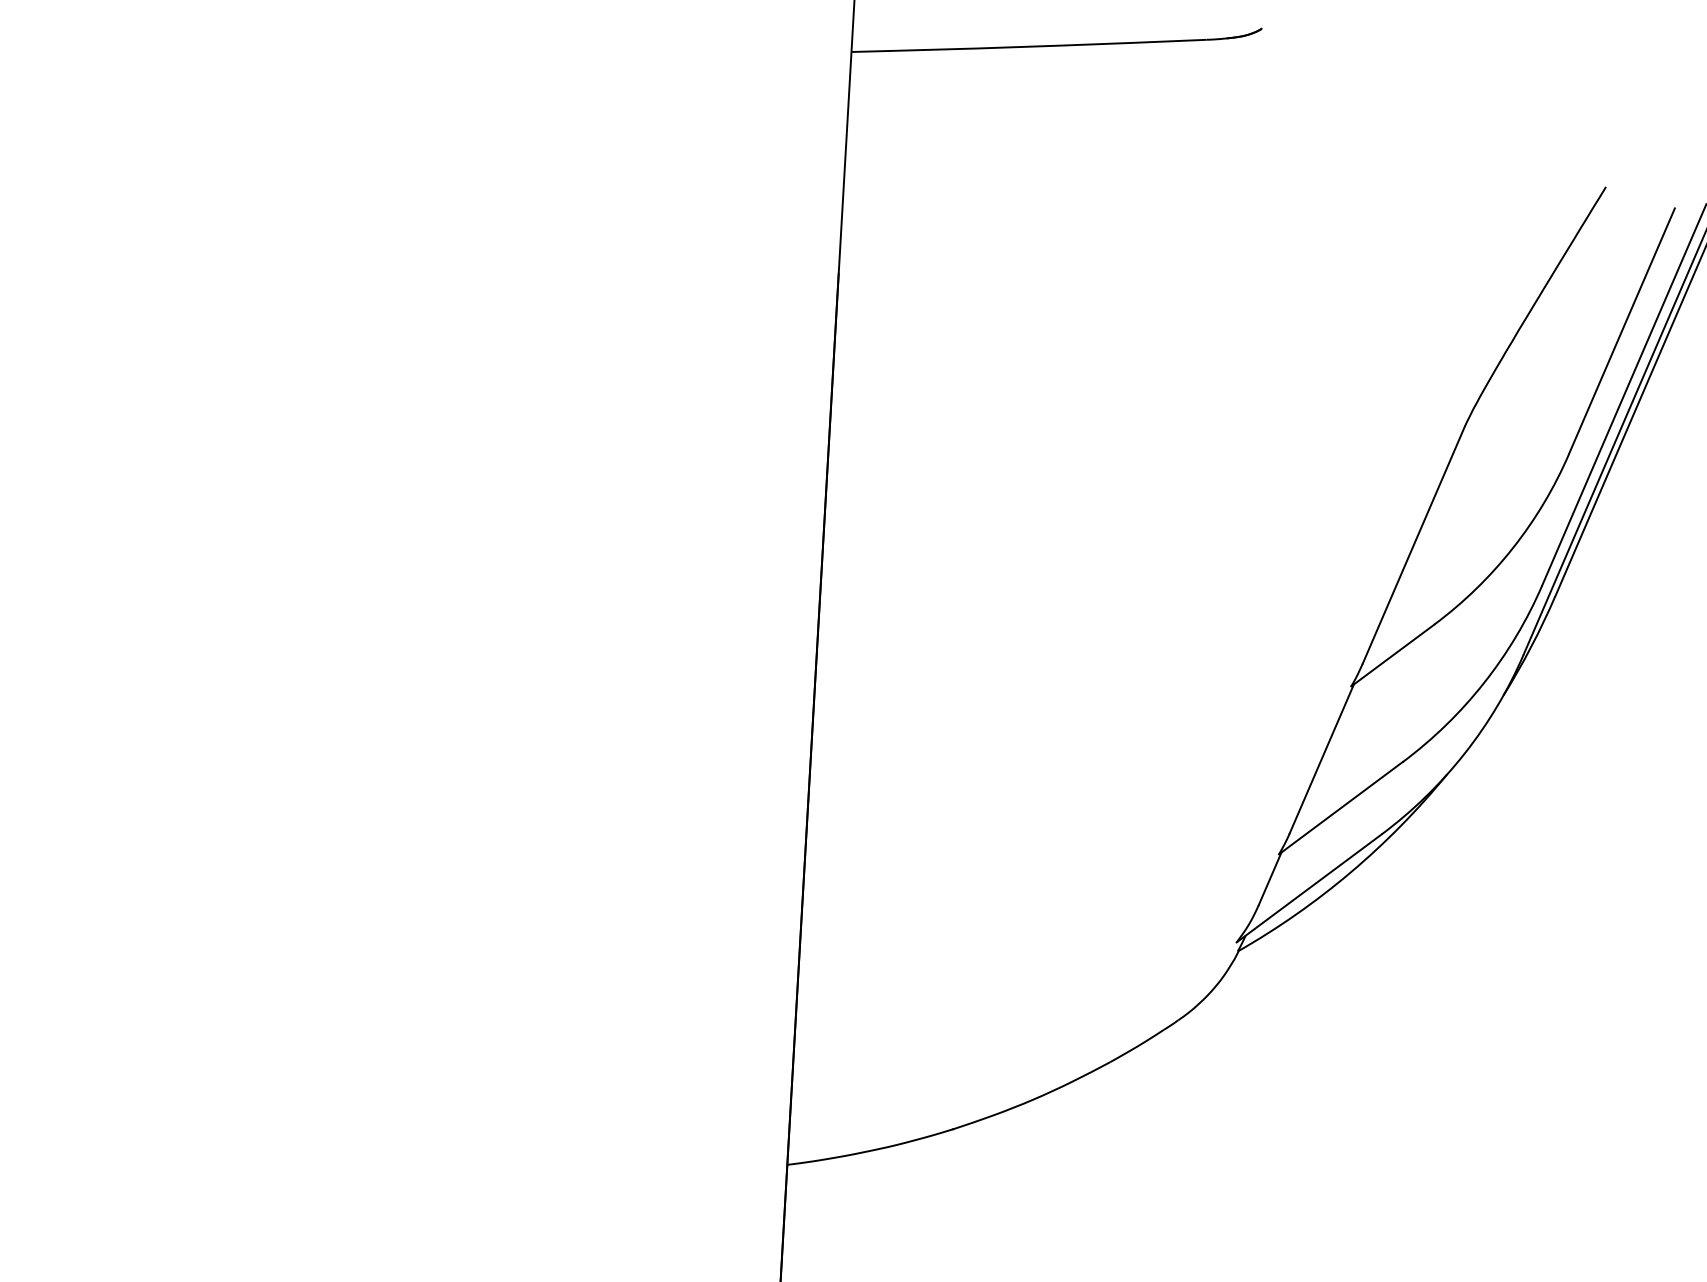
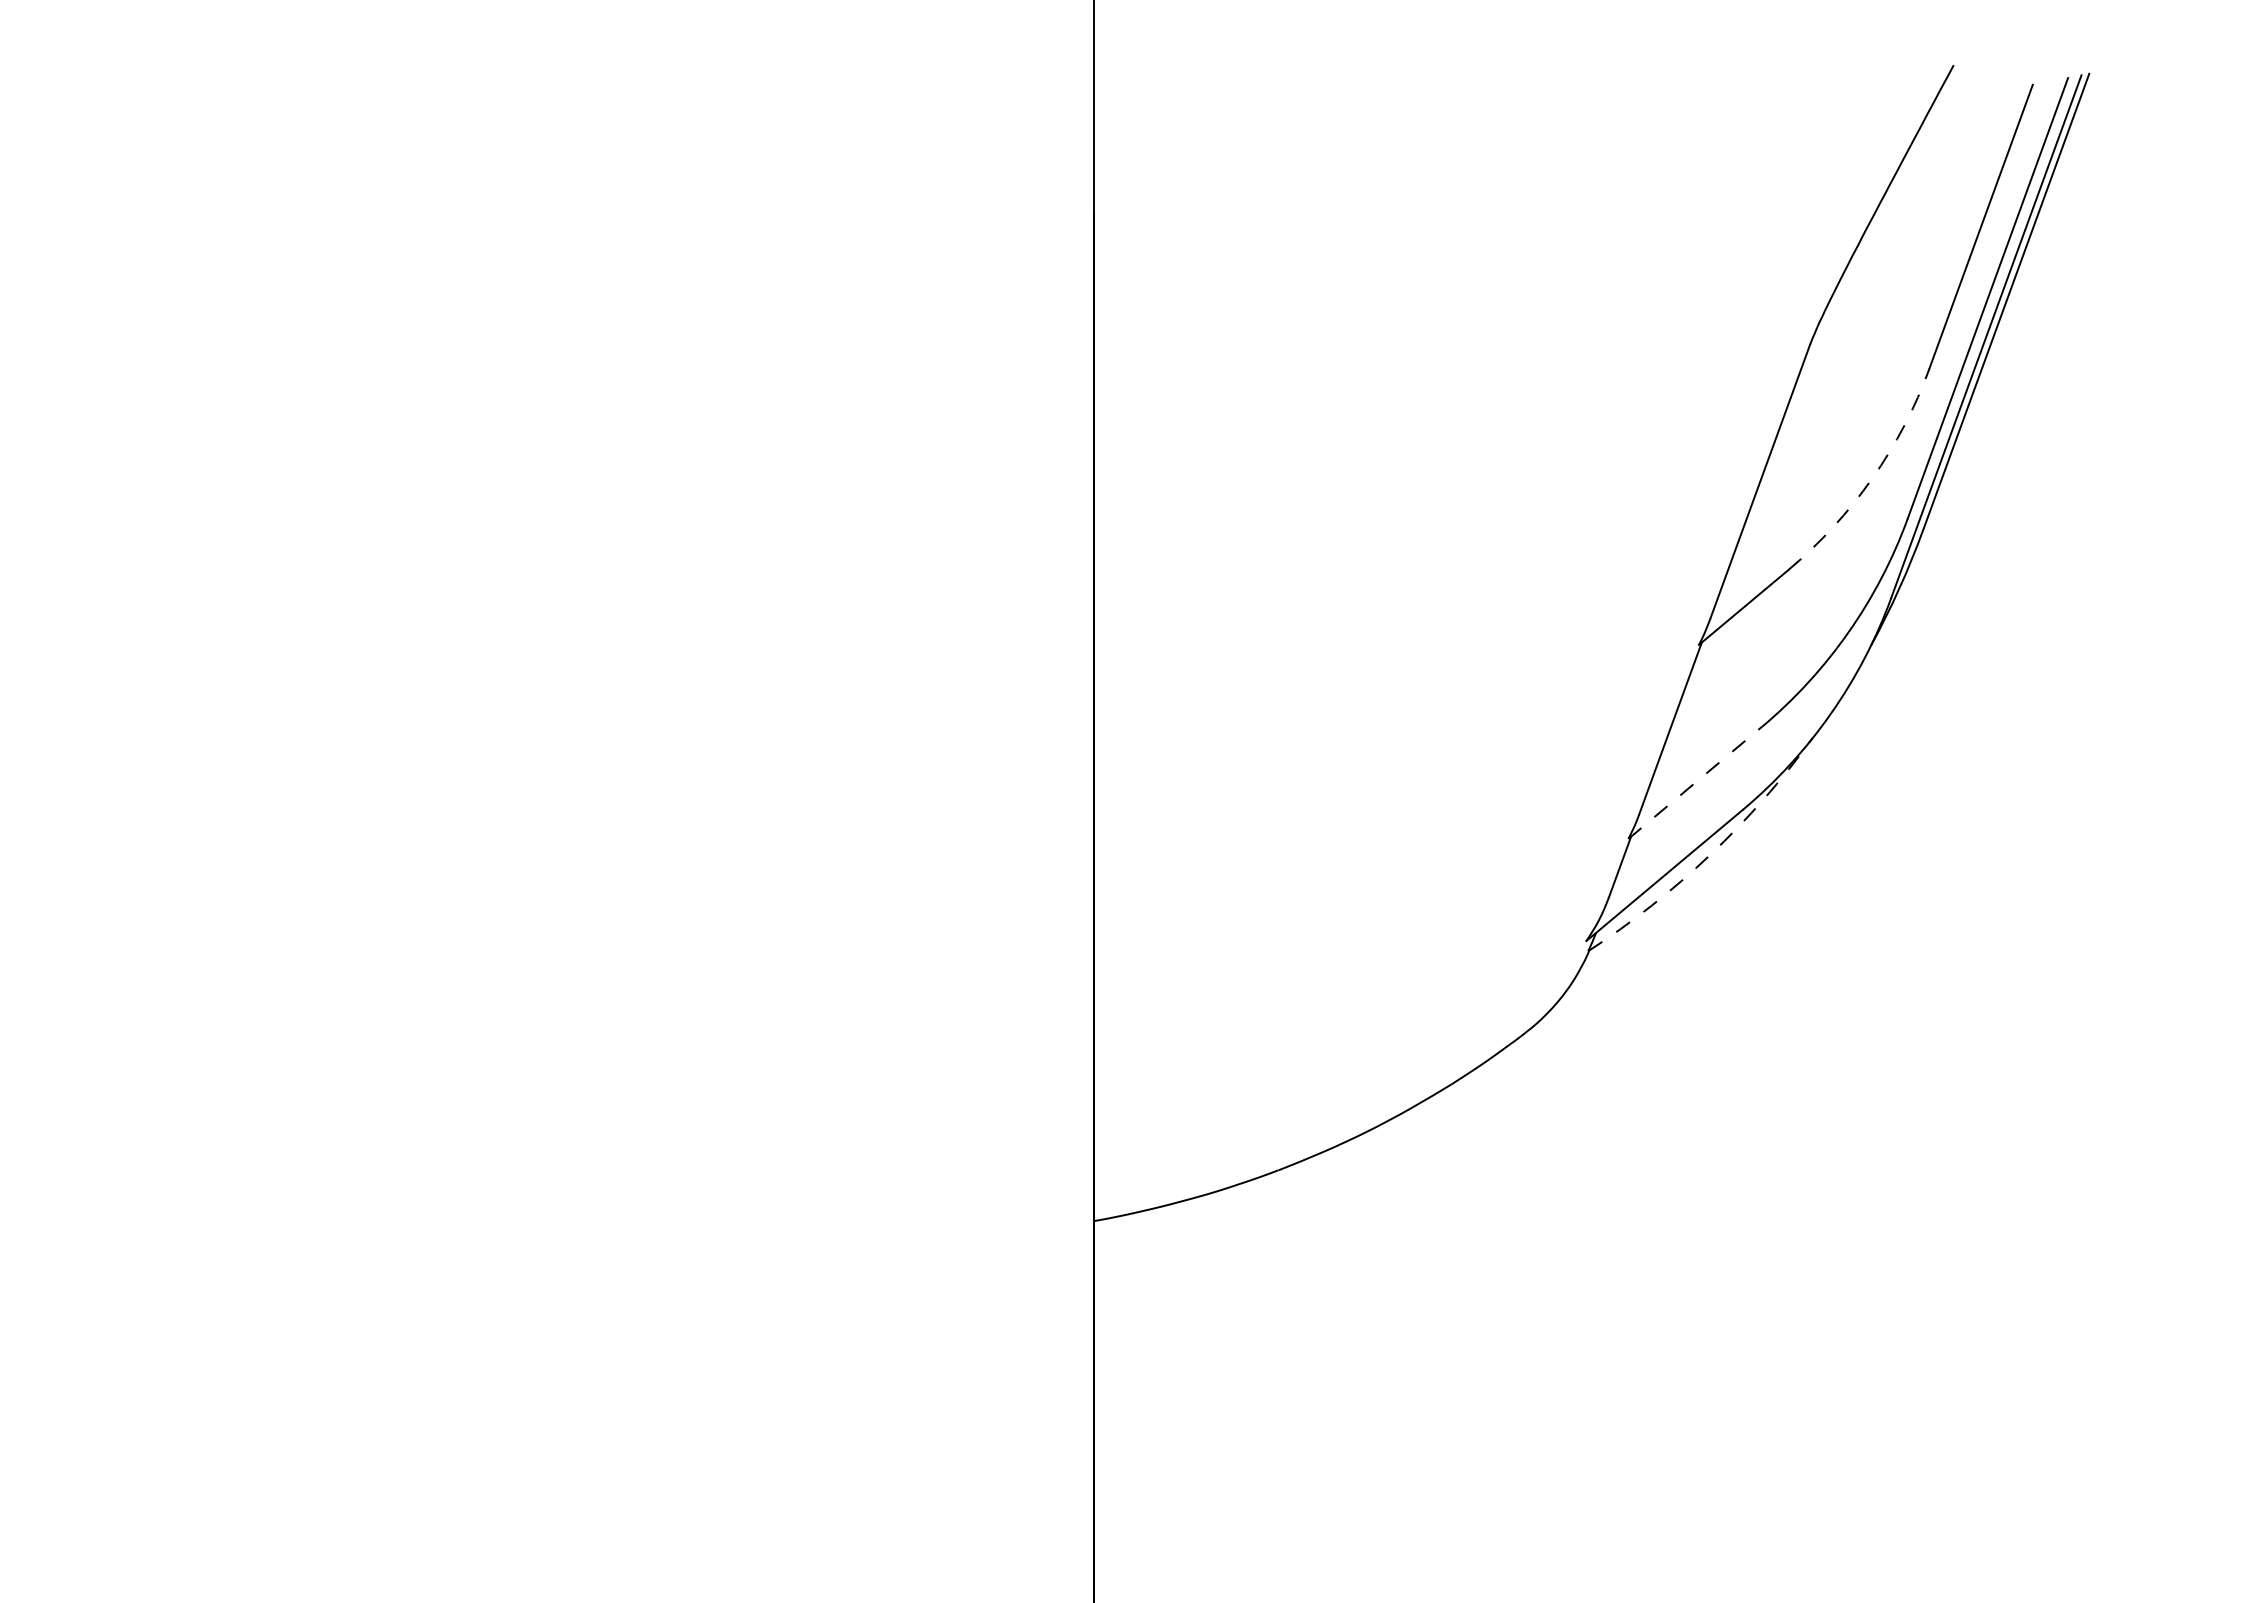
arc: (1513, 548) -> (1872, 478), solid -> dashed
line: (1341, 807) -> (1695, 782), solid -> dashed
arc: (1350, 872) -> (1710, 854), solid -> dashed

